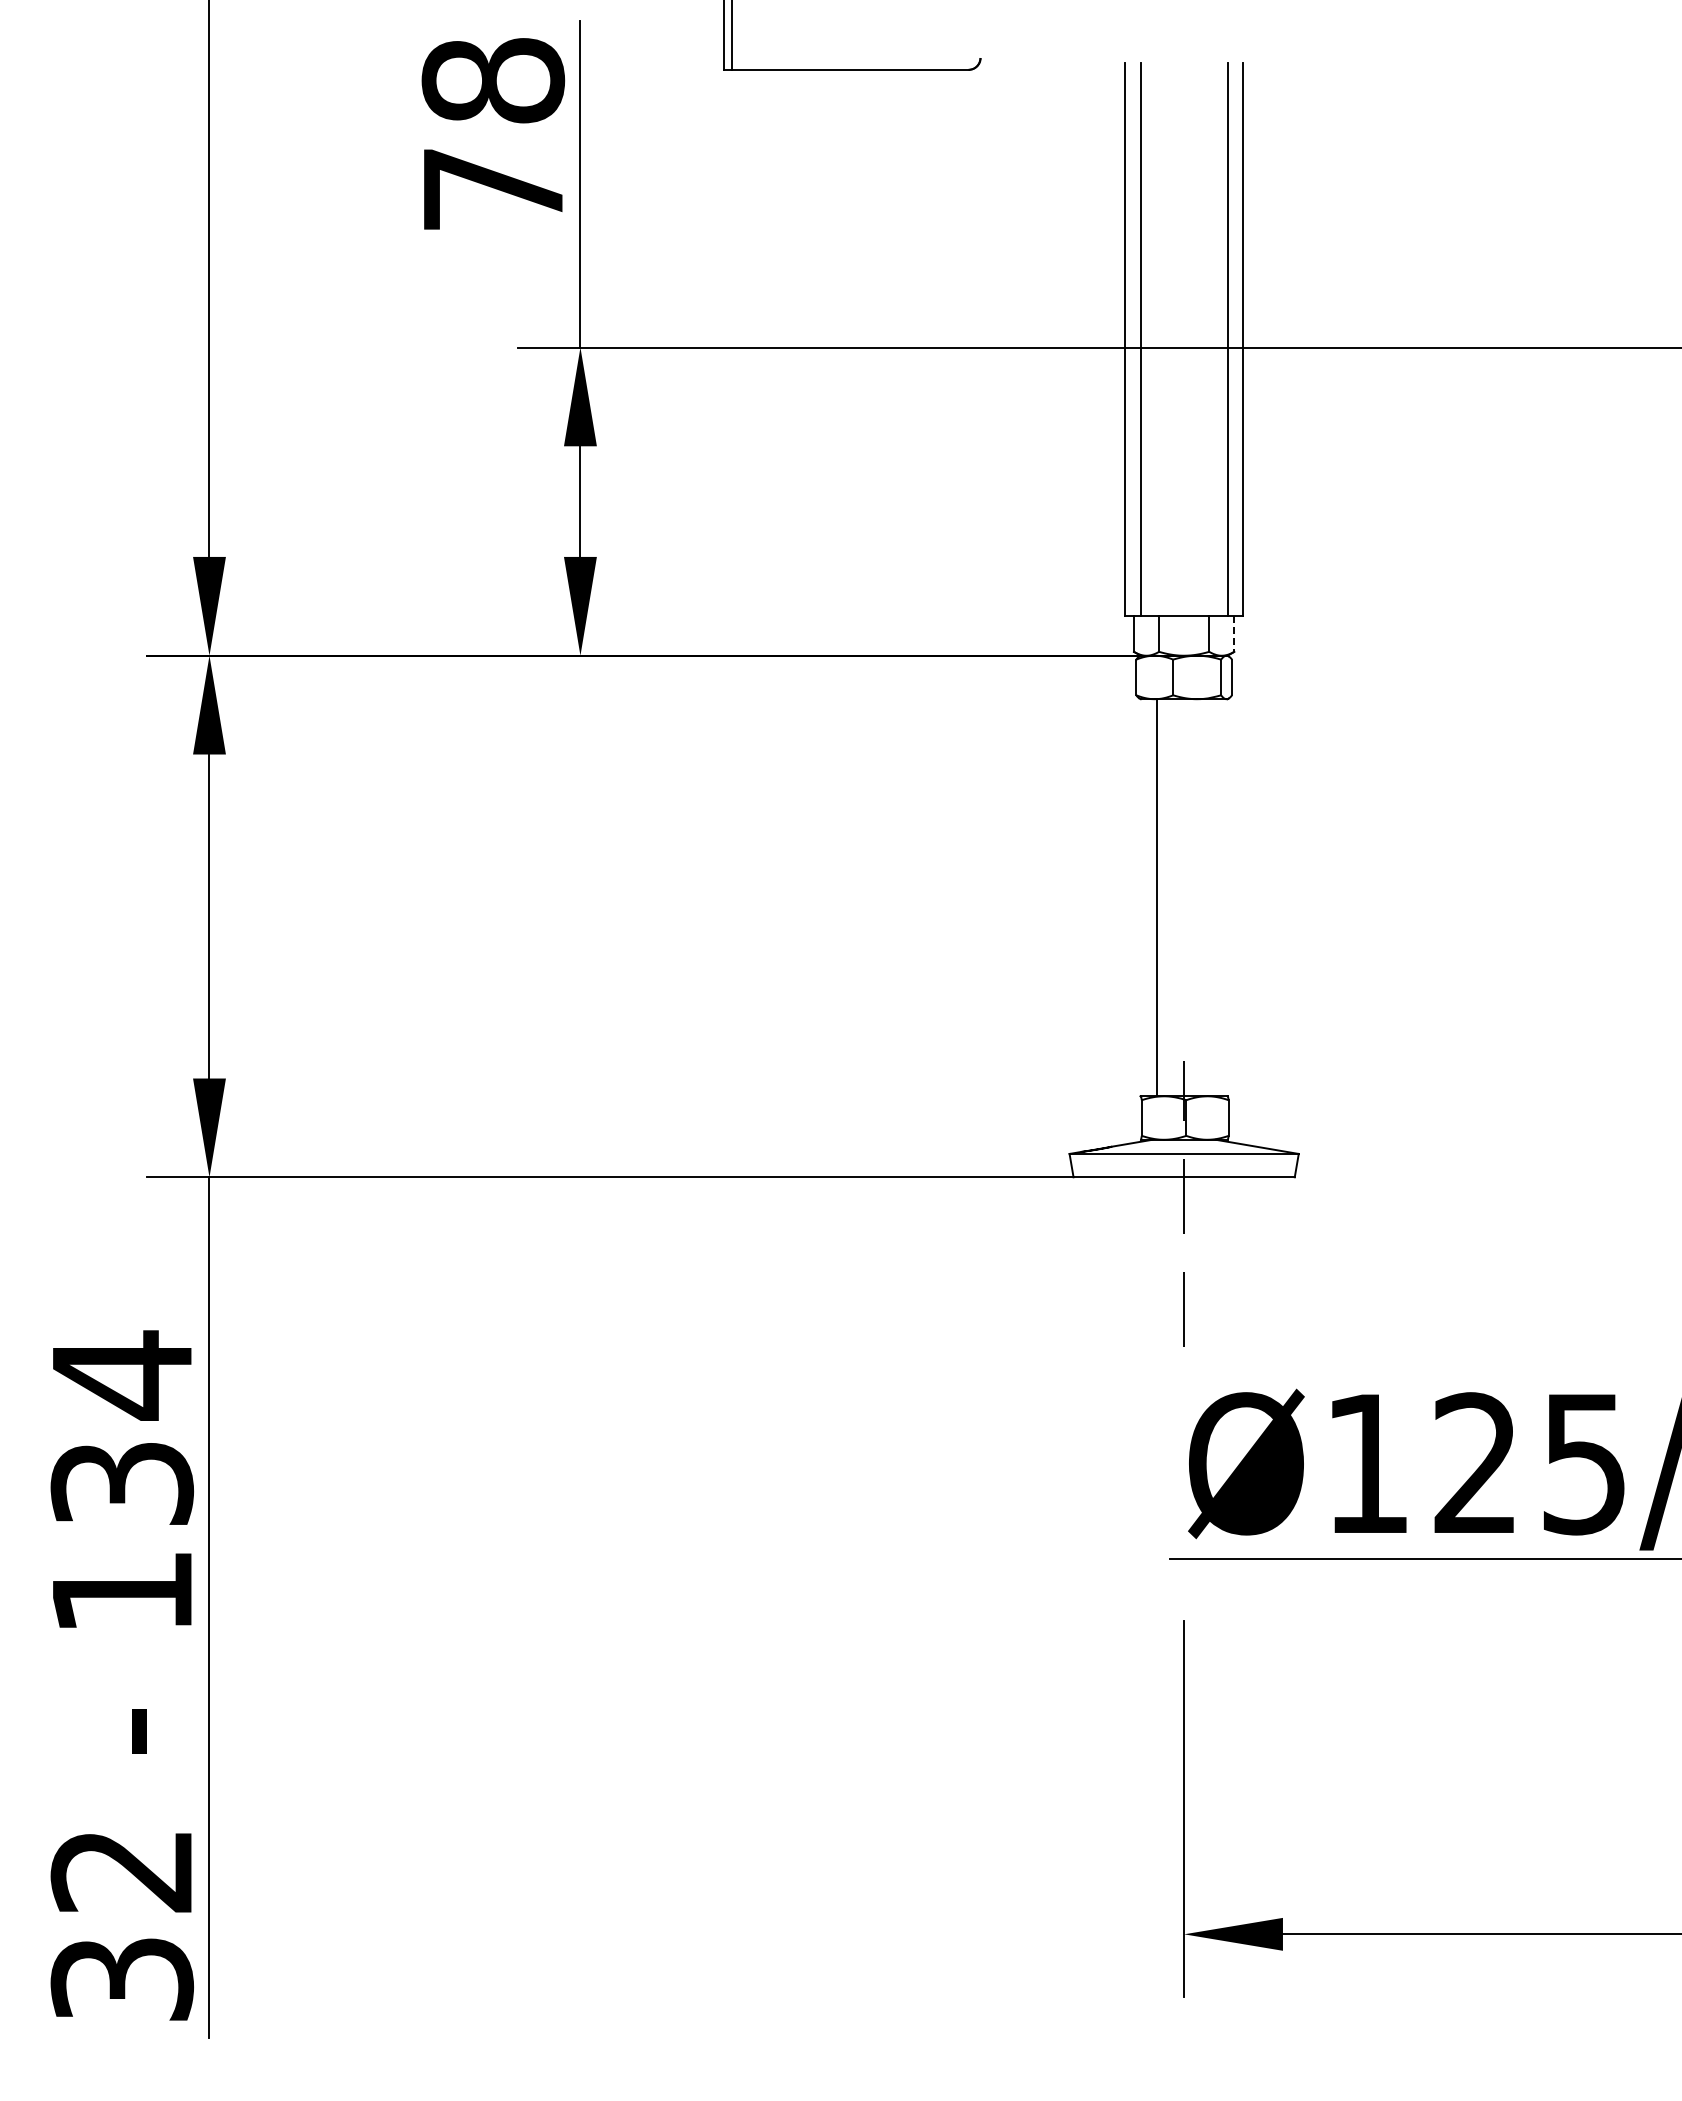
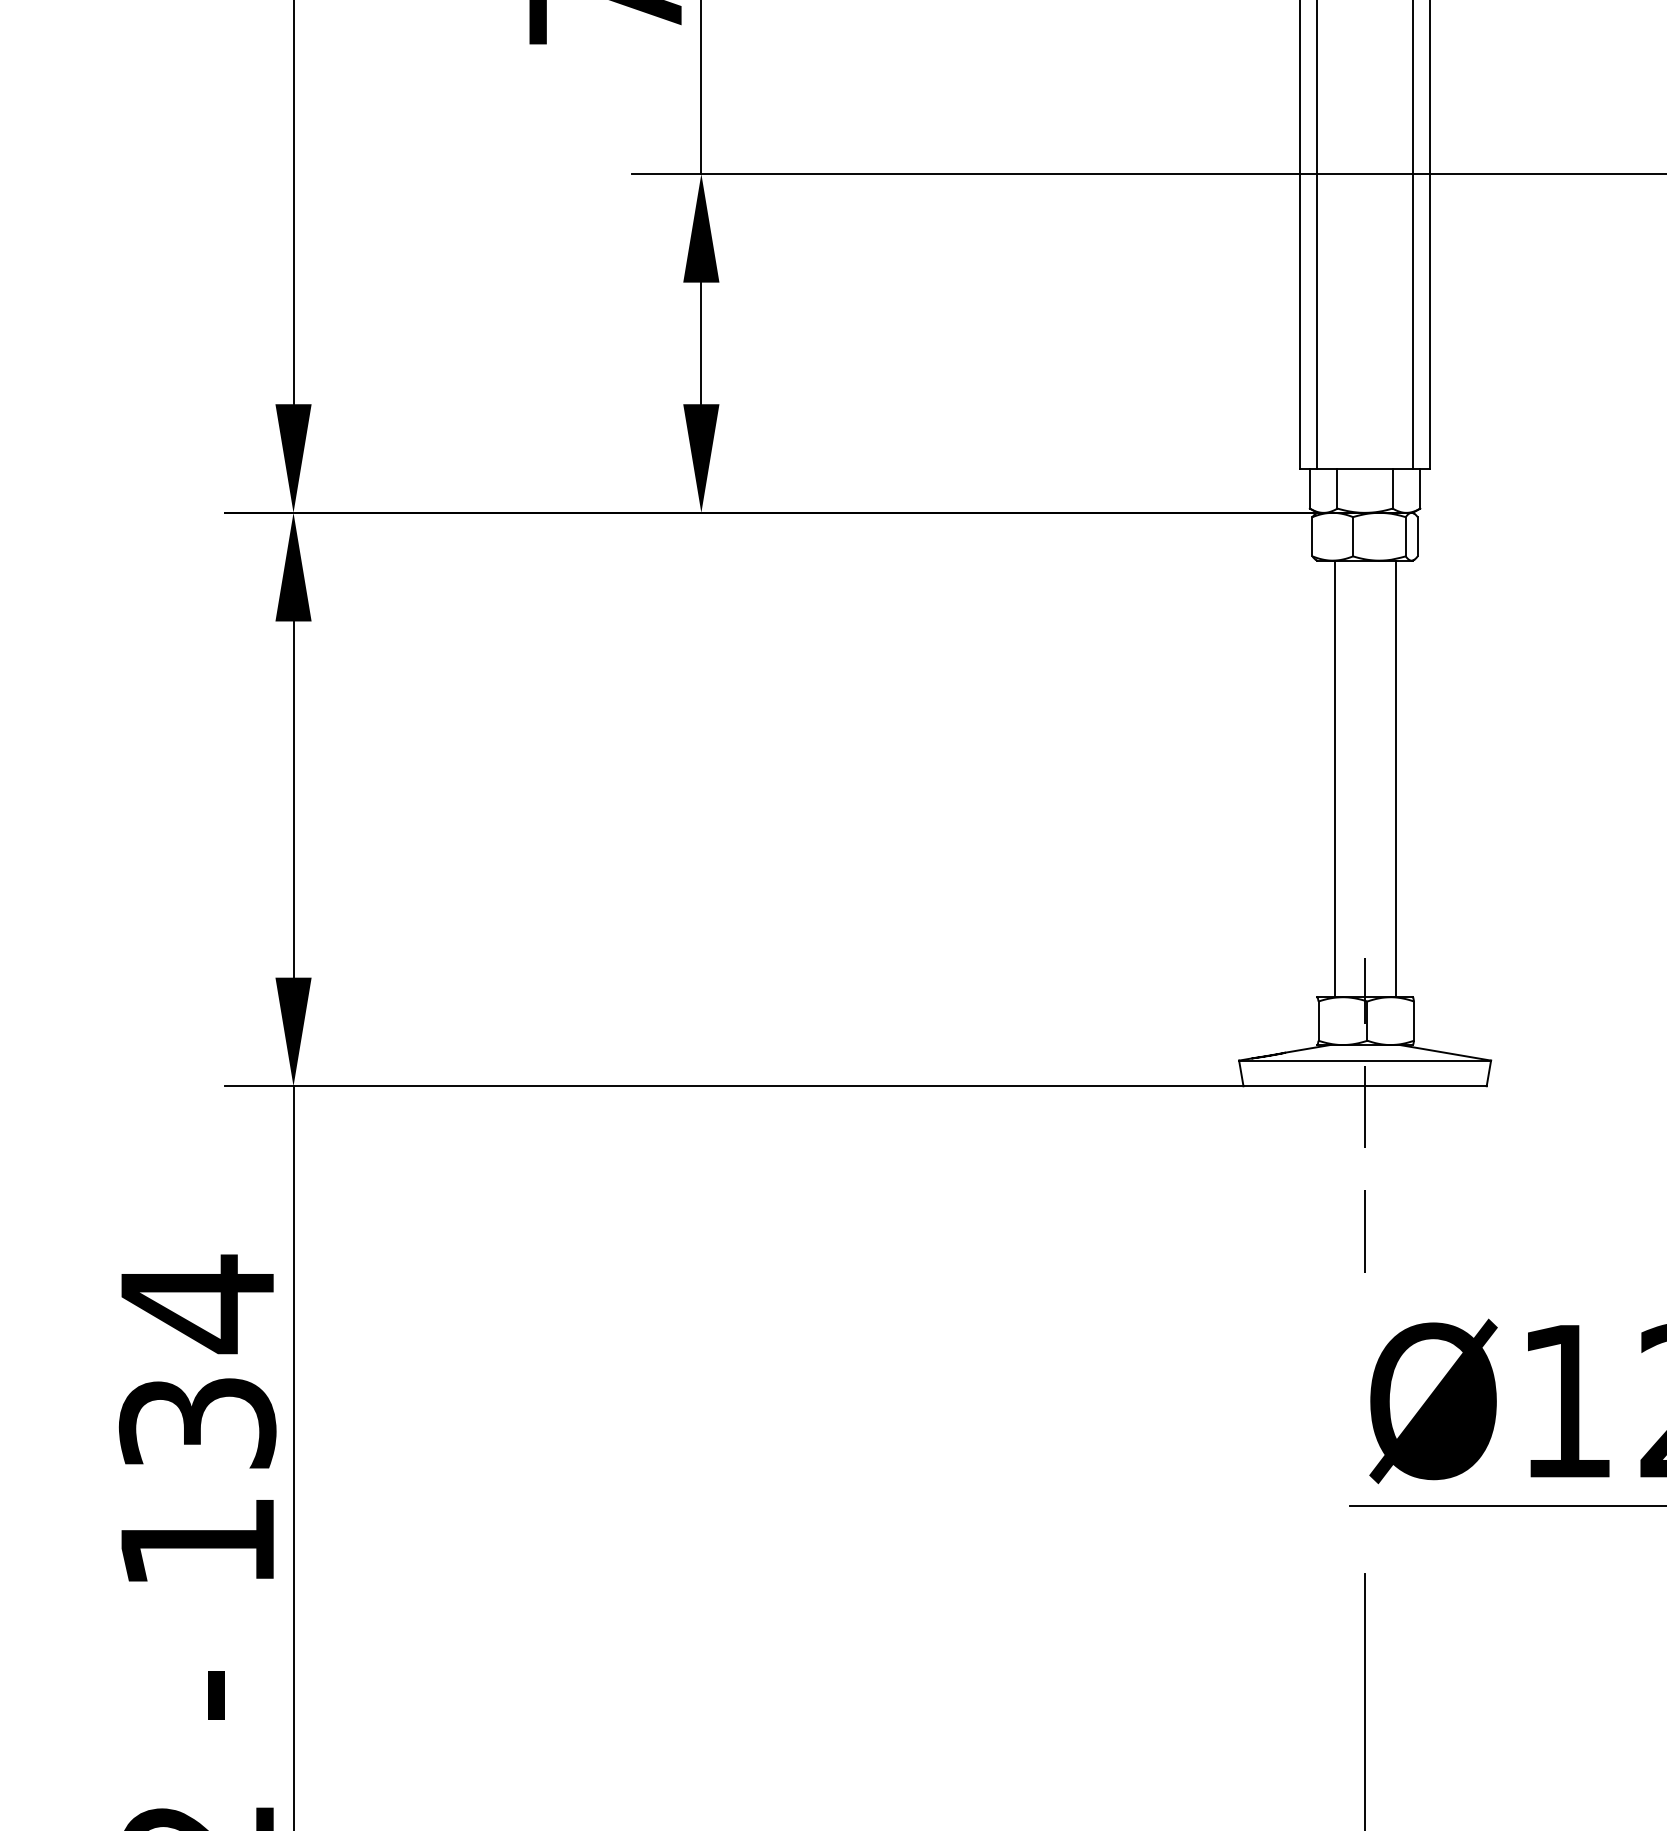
line: (1234, 634) -> (1420, 489), dashed -> solid
line: (1211, 897) -> (1395, 778), added

